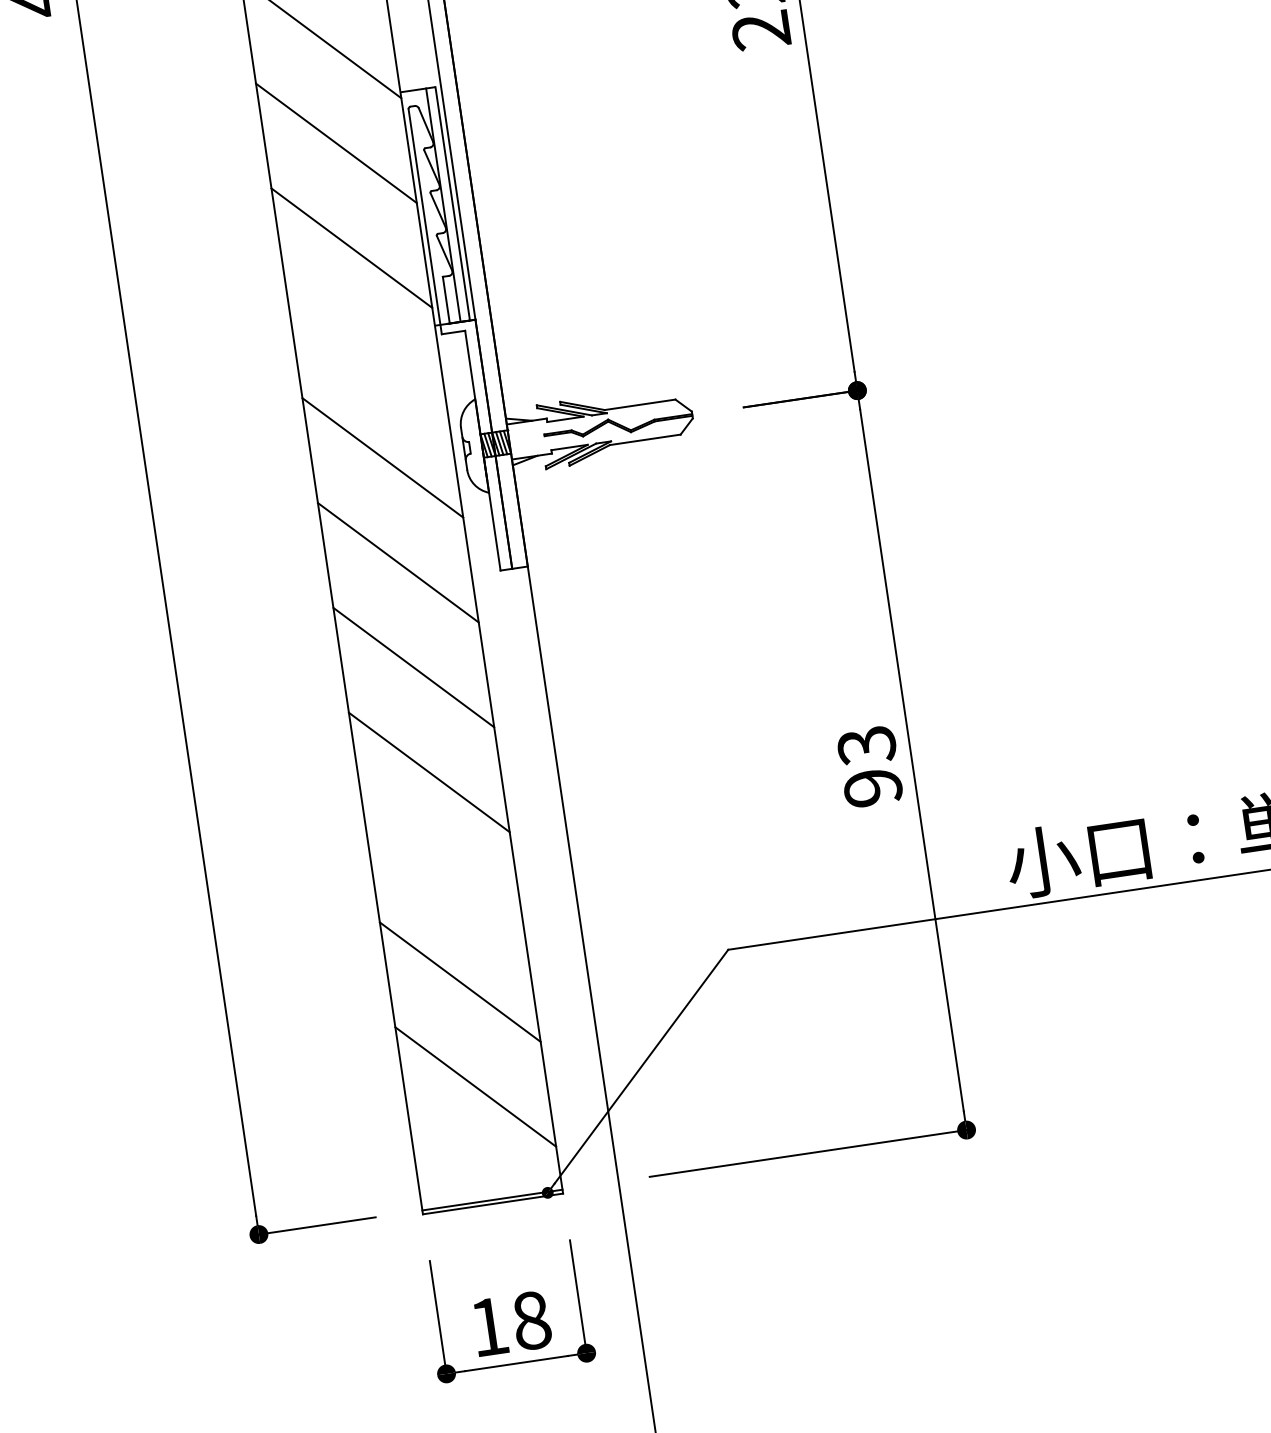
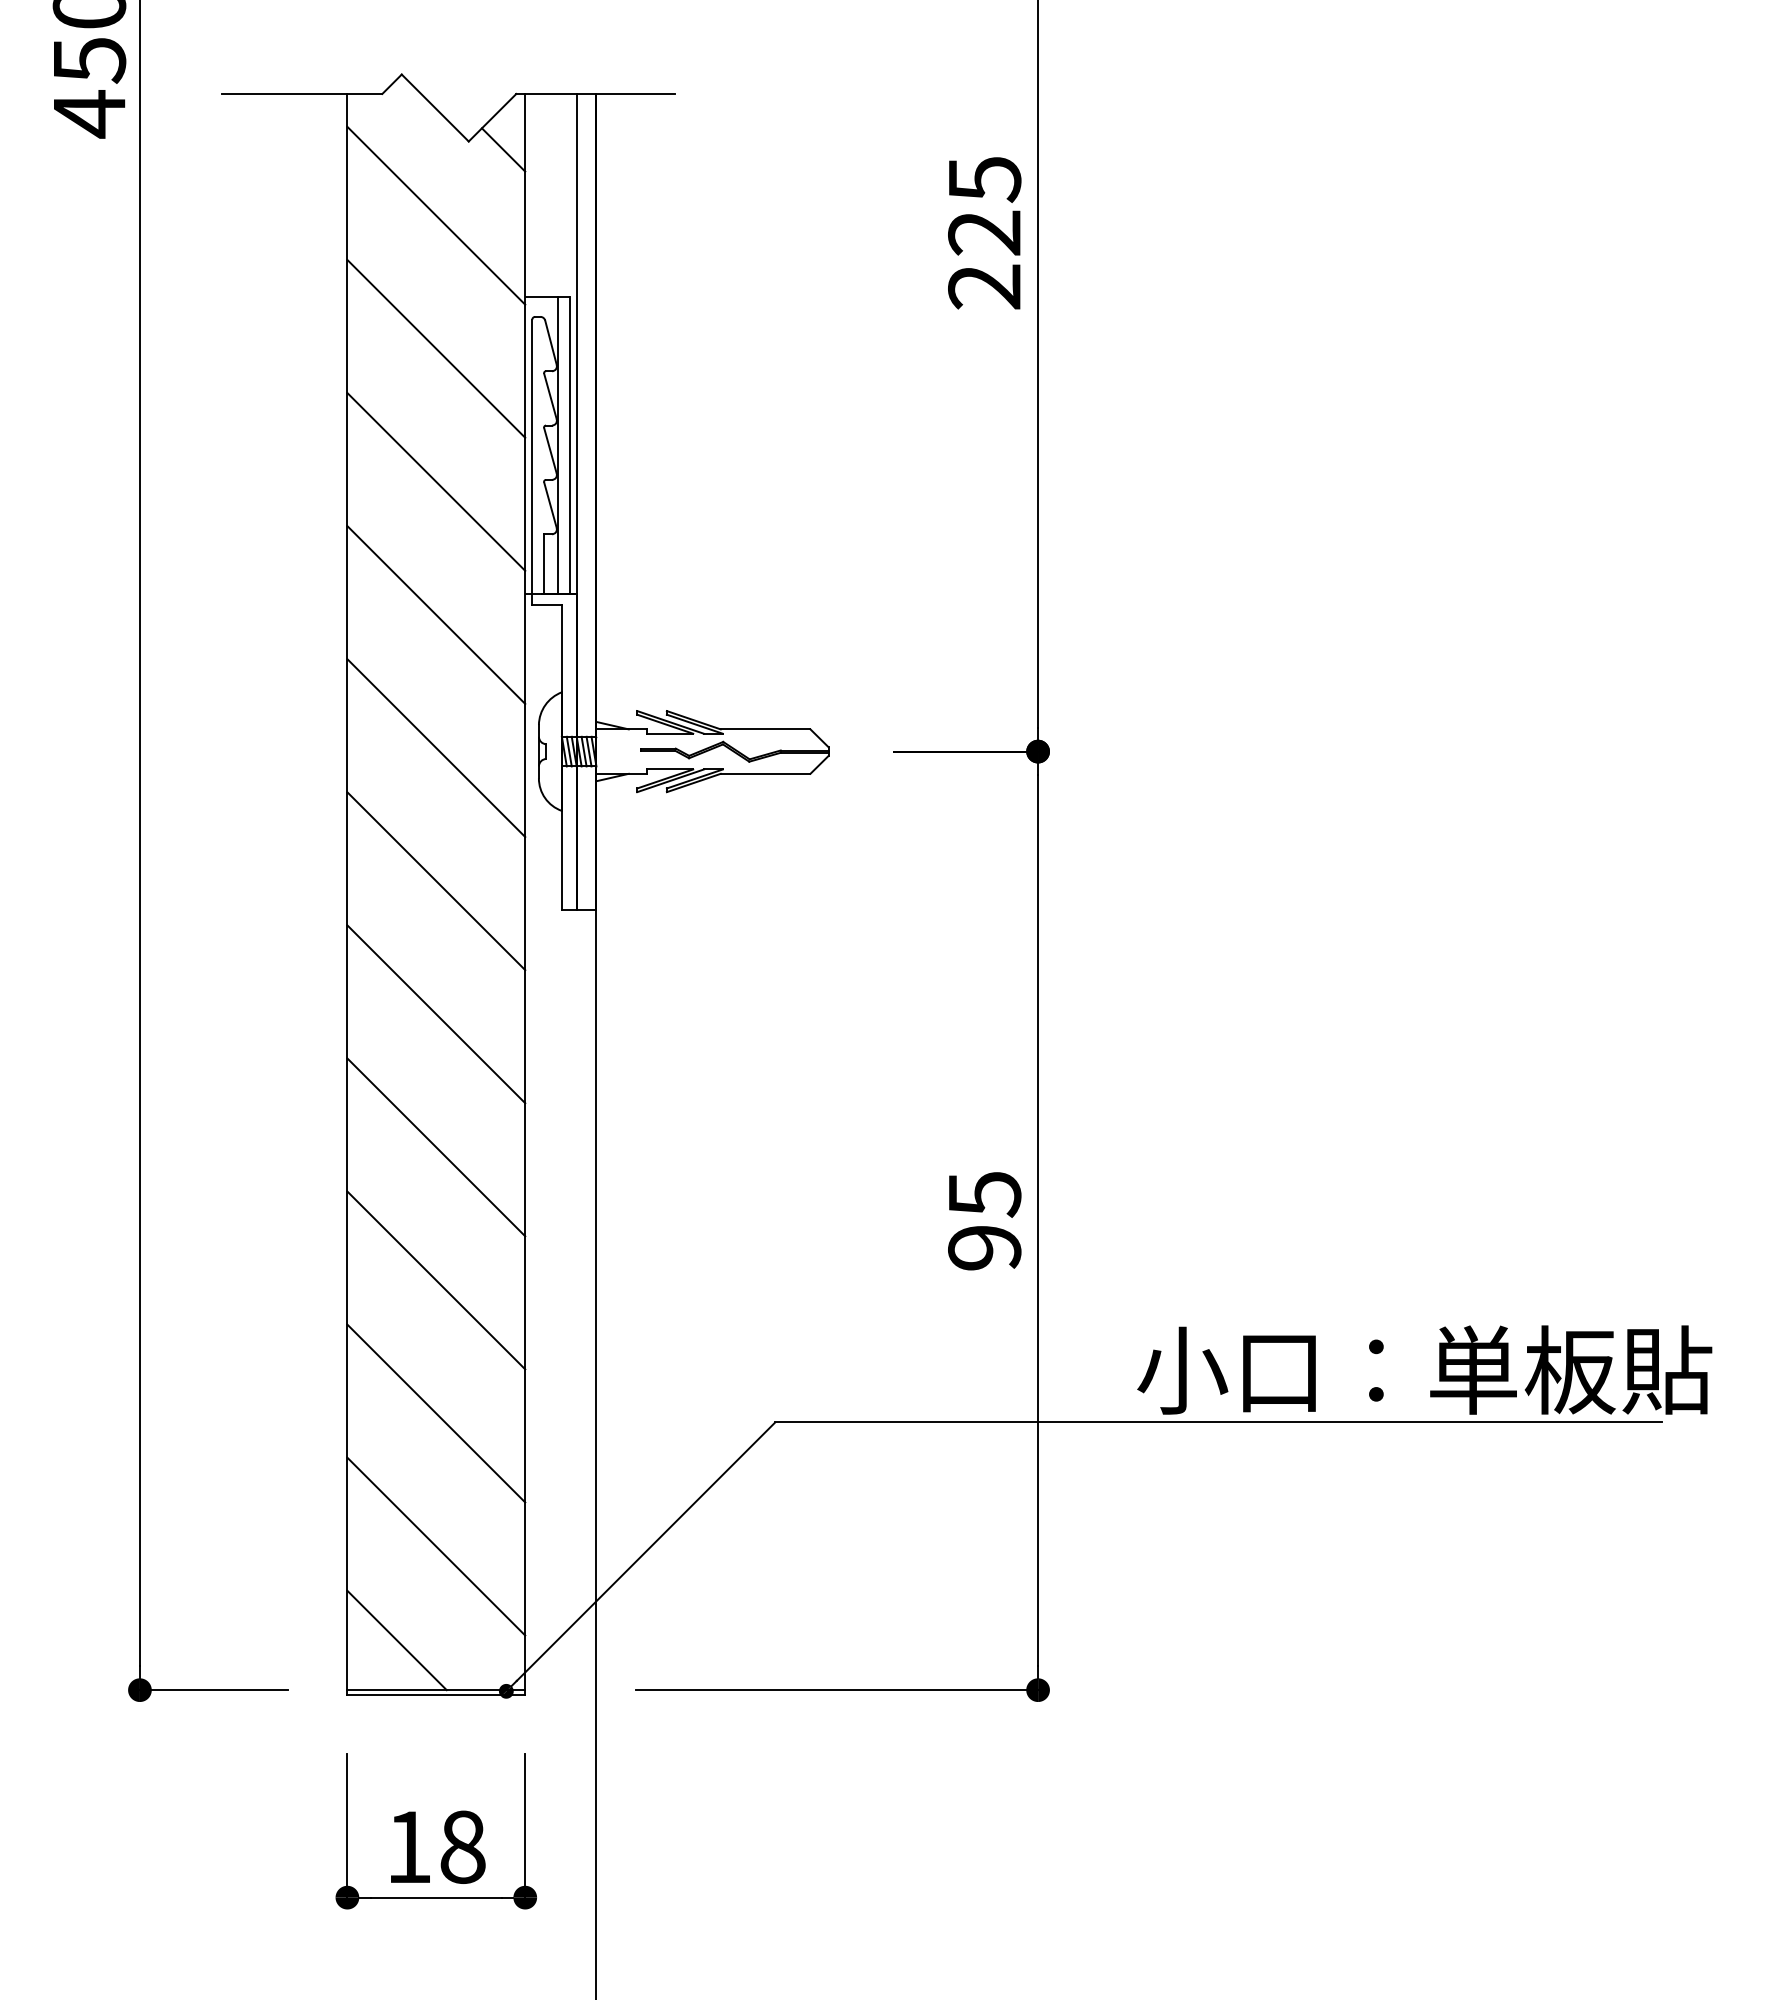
line: (367, 352) -> (436, 614), added
text: (866, 745) -> (984, 1194), 93 -> 95
line: (444, 877) -> (436, 1280), added
line: (455, 1165) -> (396, 1640), added

